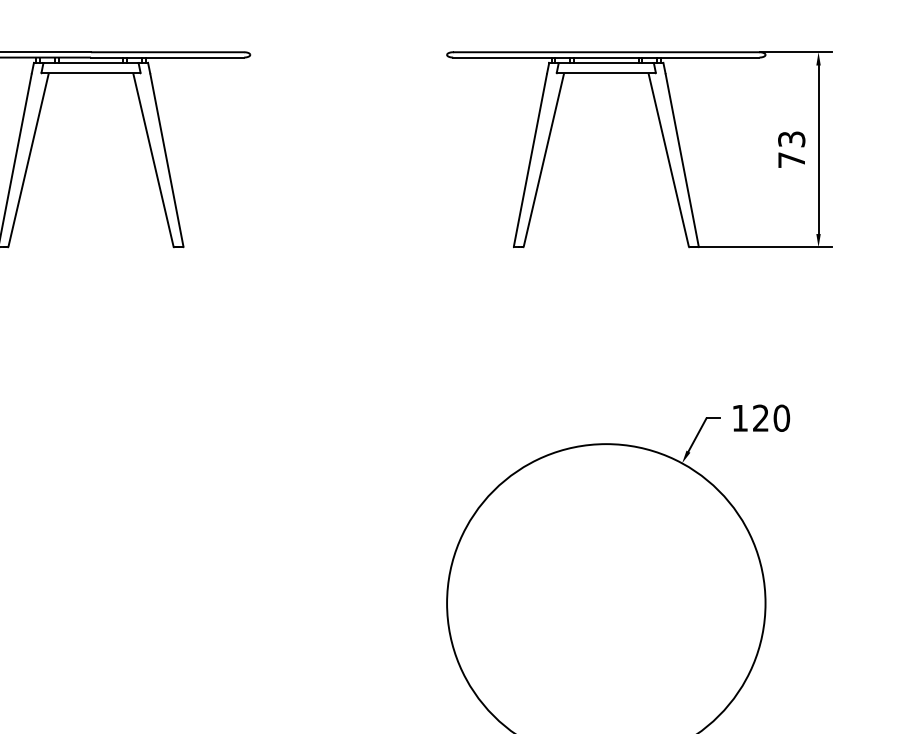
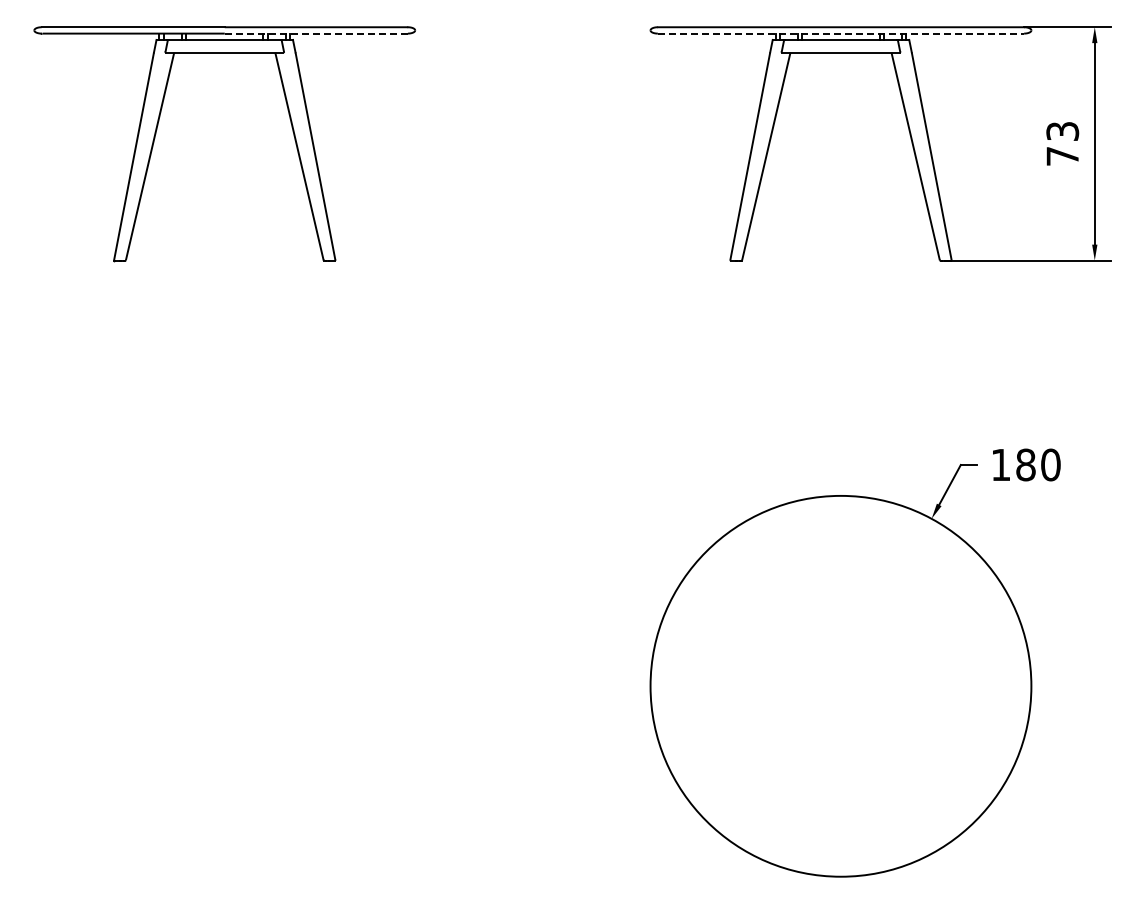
line: (167, 57) -> (316, 33), solid -> dashed
line: (606, 57) -> (841, 33), solid -> dashed
text: (760, 417) -> (1025, 464), 120 -> 180

